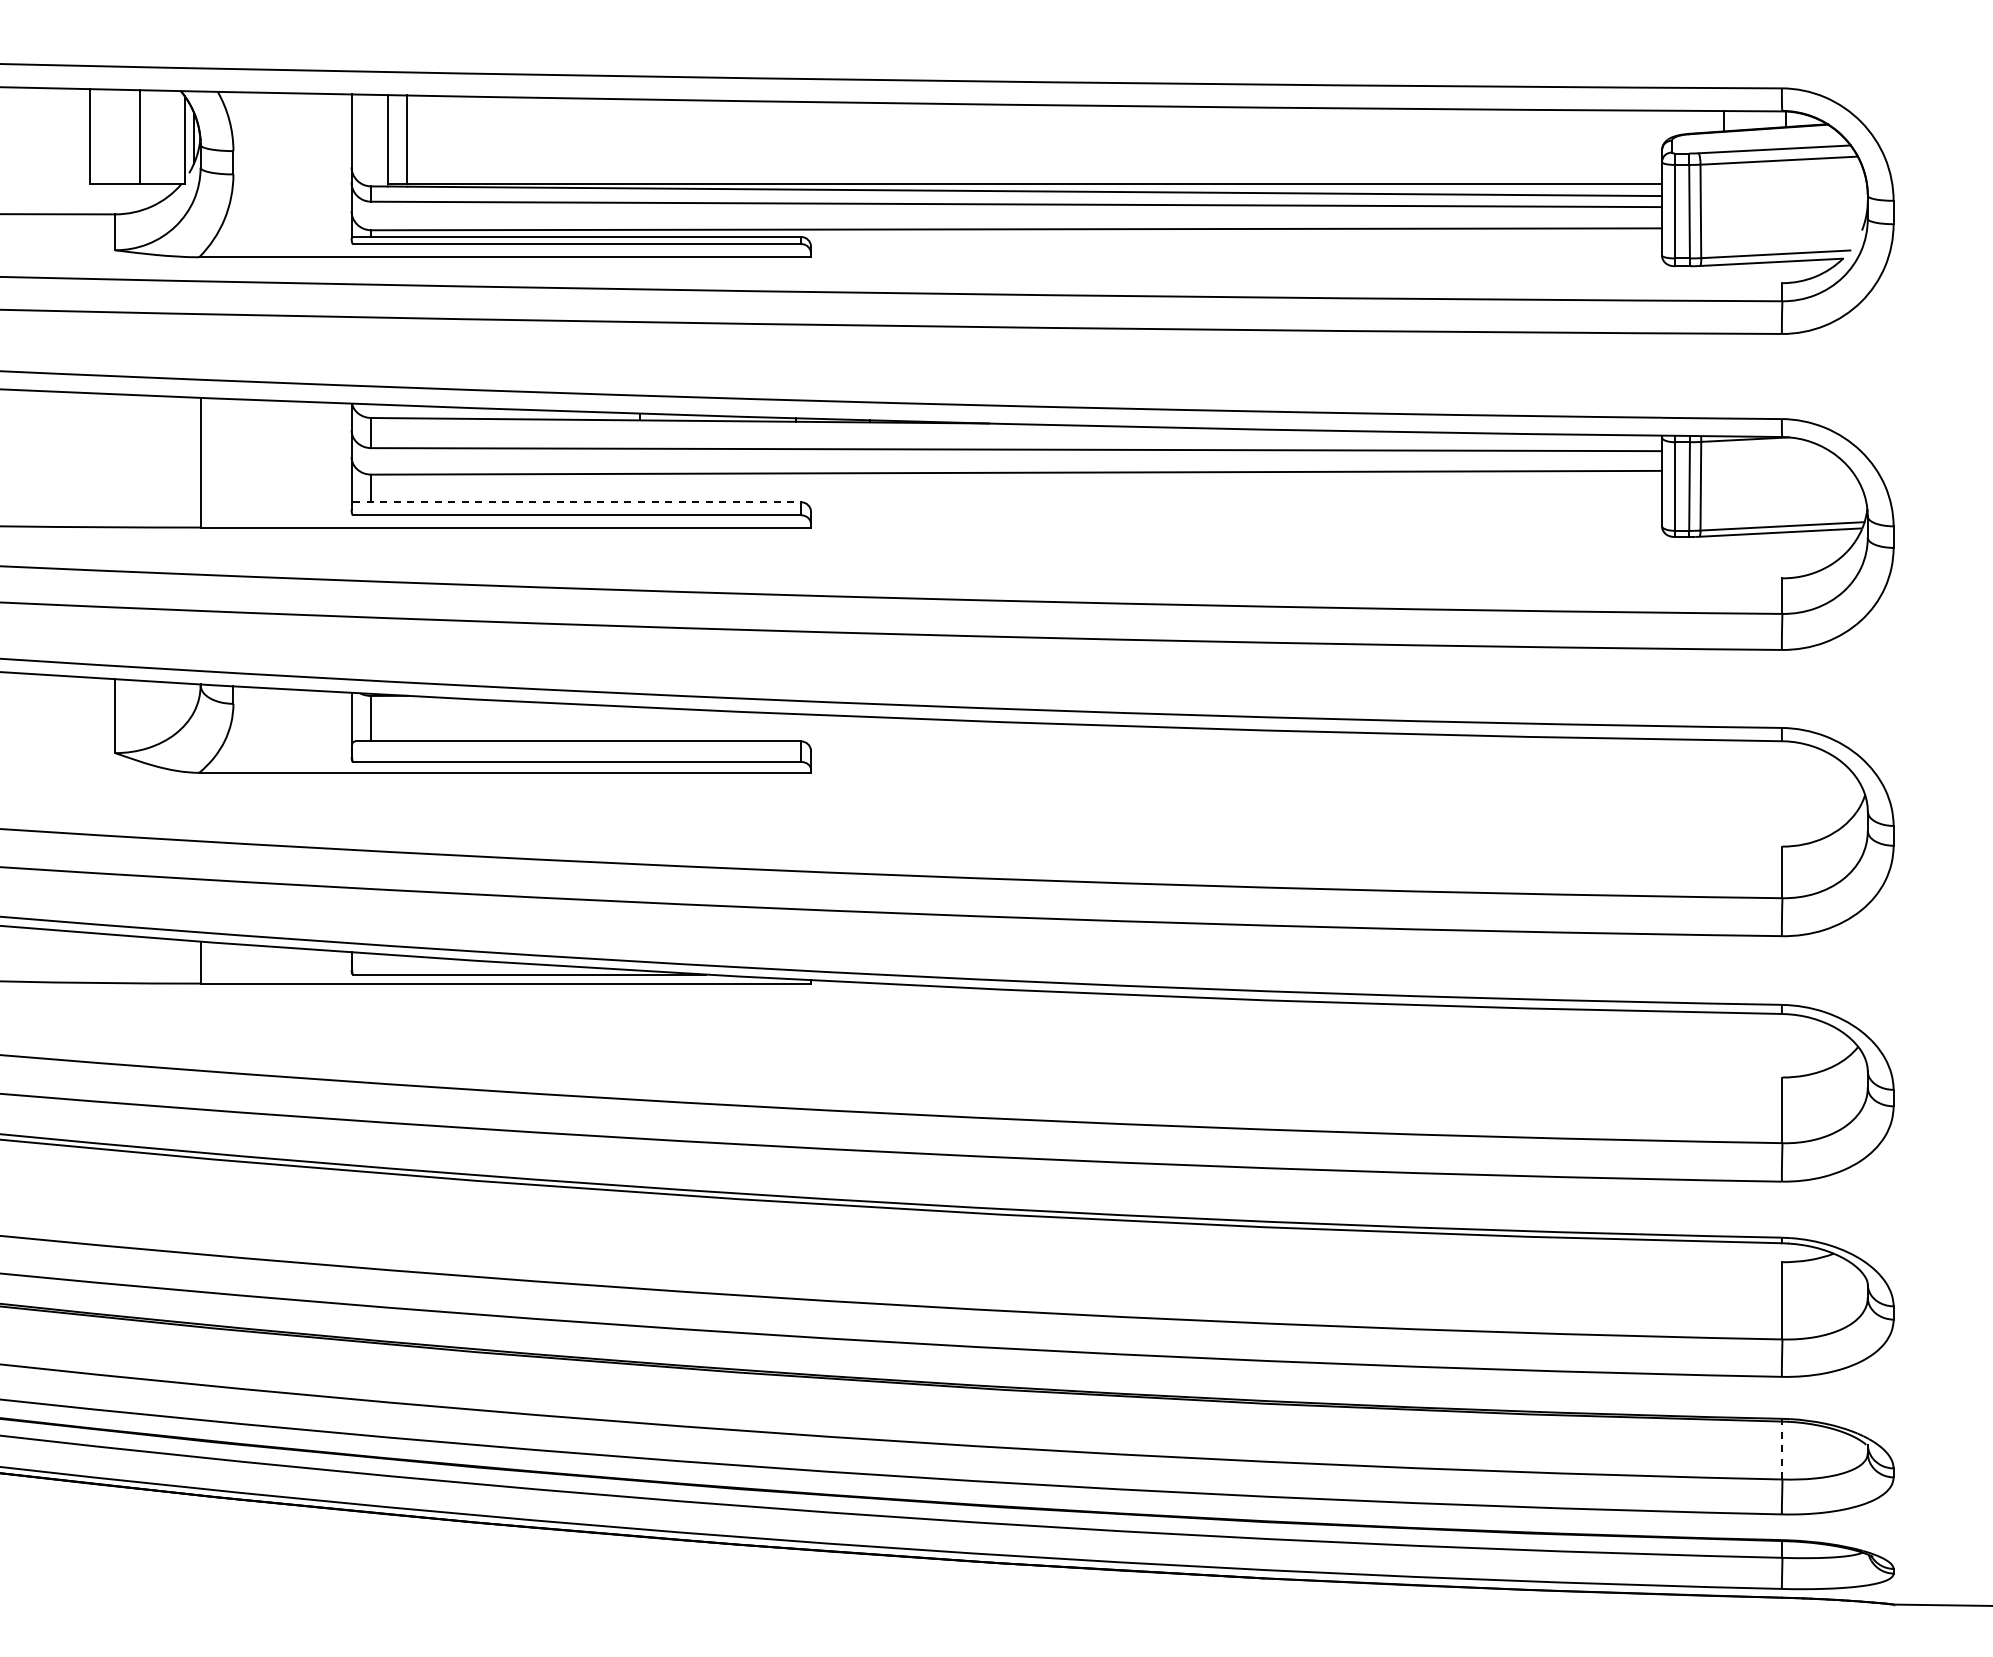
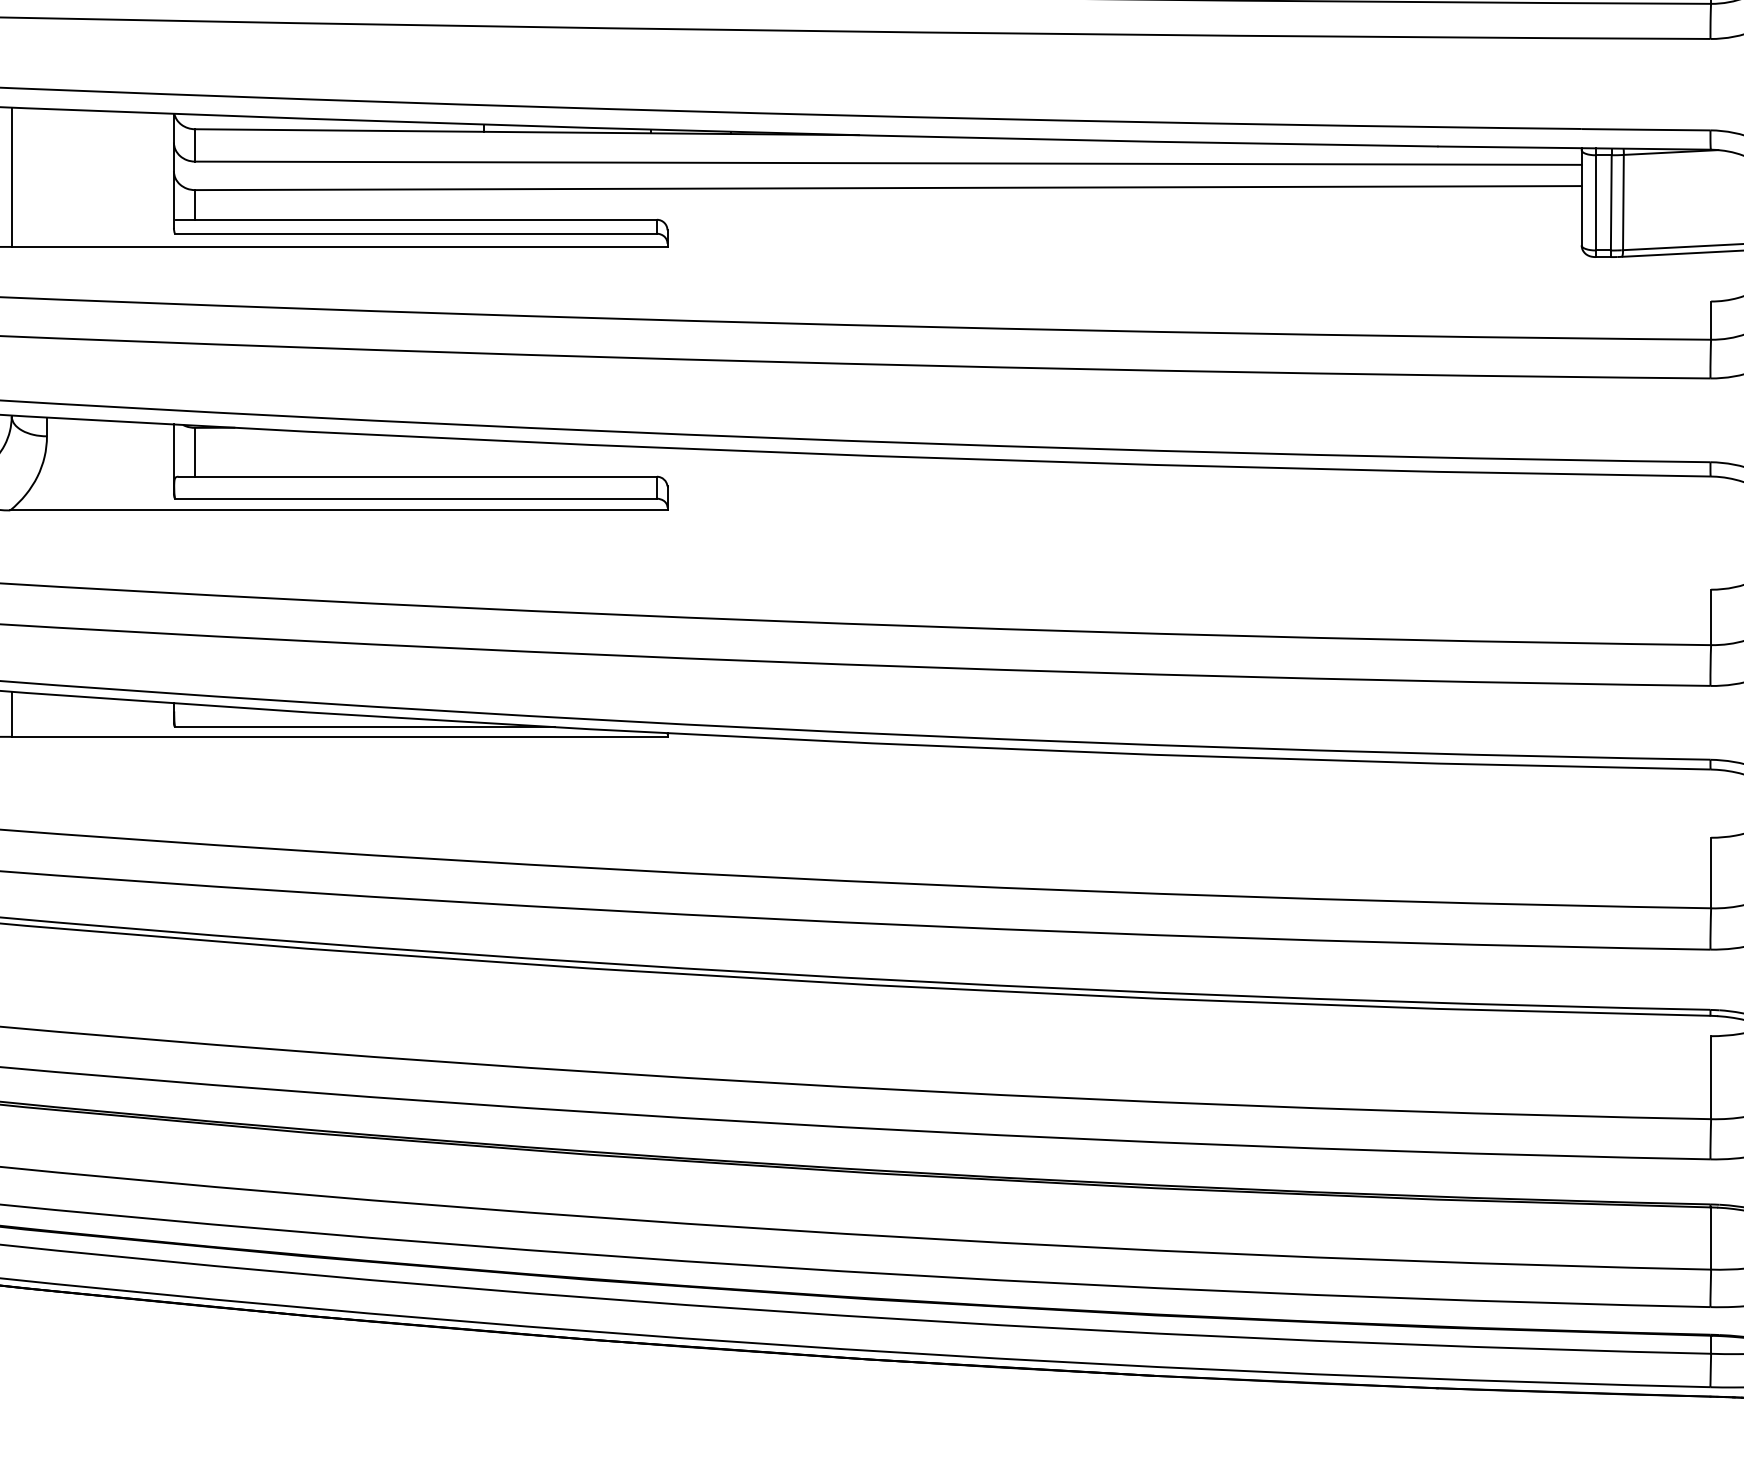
line: (577, 502) -> (416, 220), dashed -> solid
line: (1782, 1450) -> (1711, 1238), dashed -> solid

